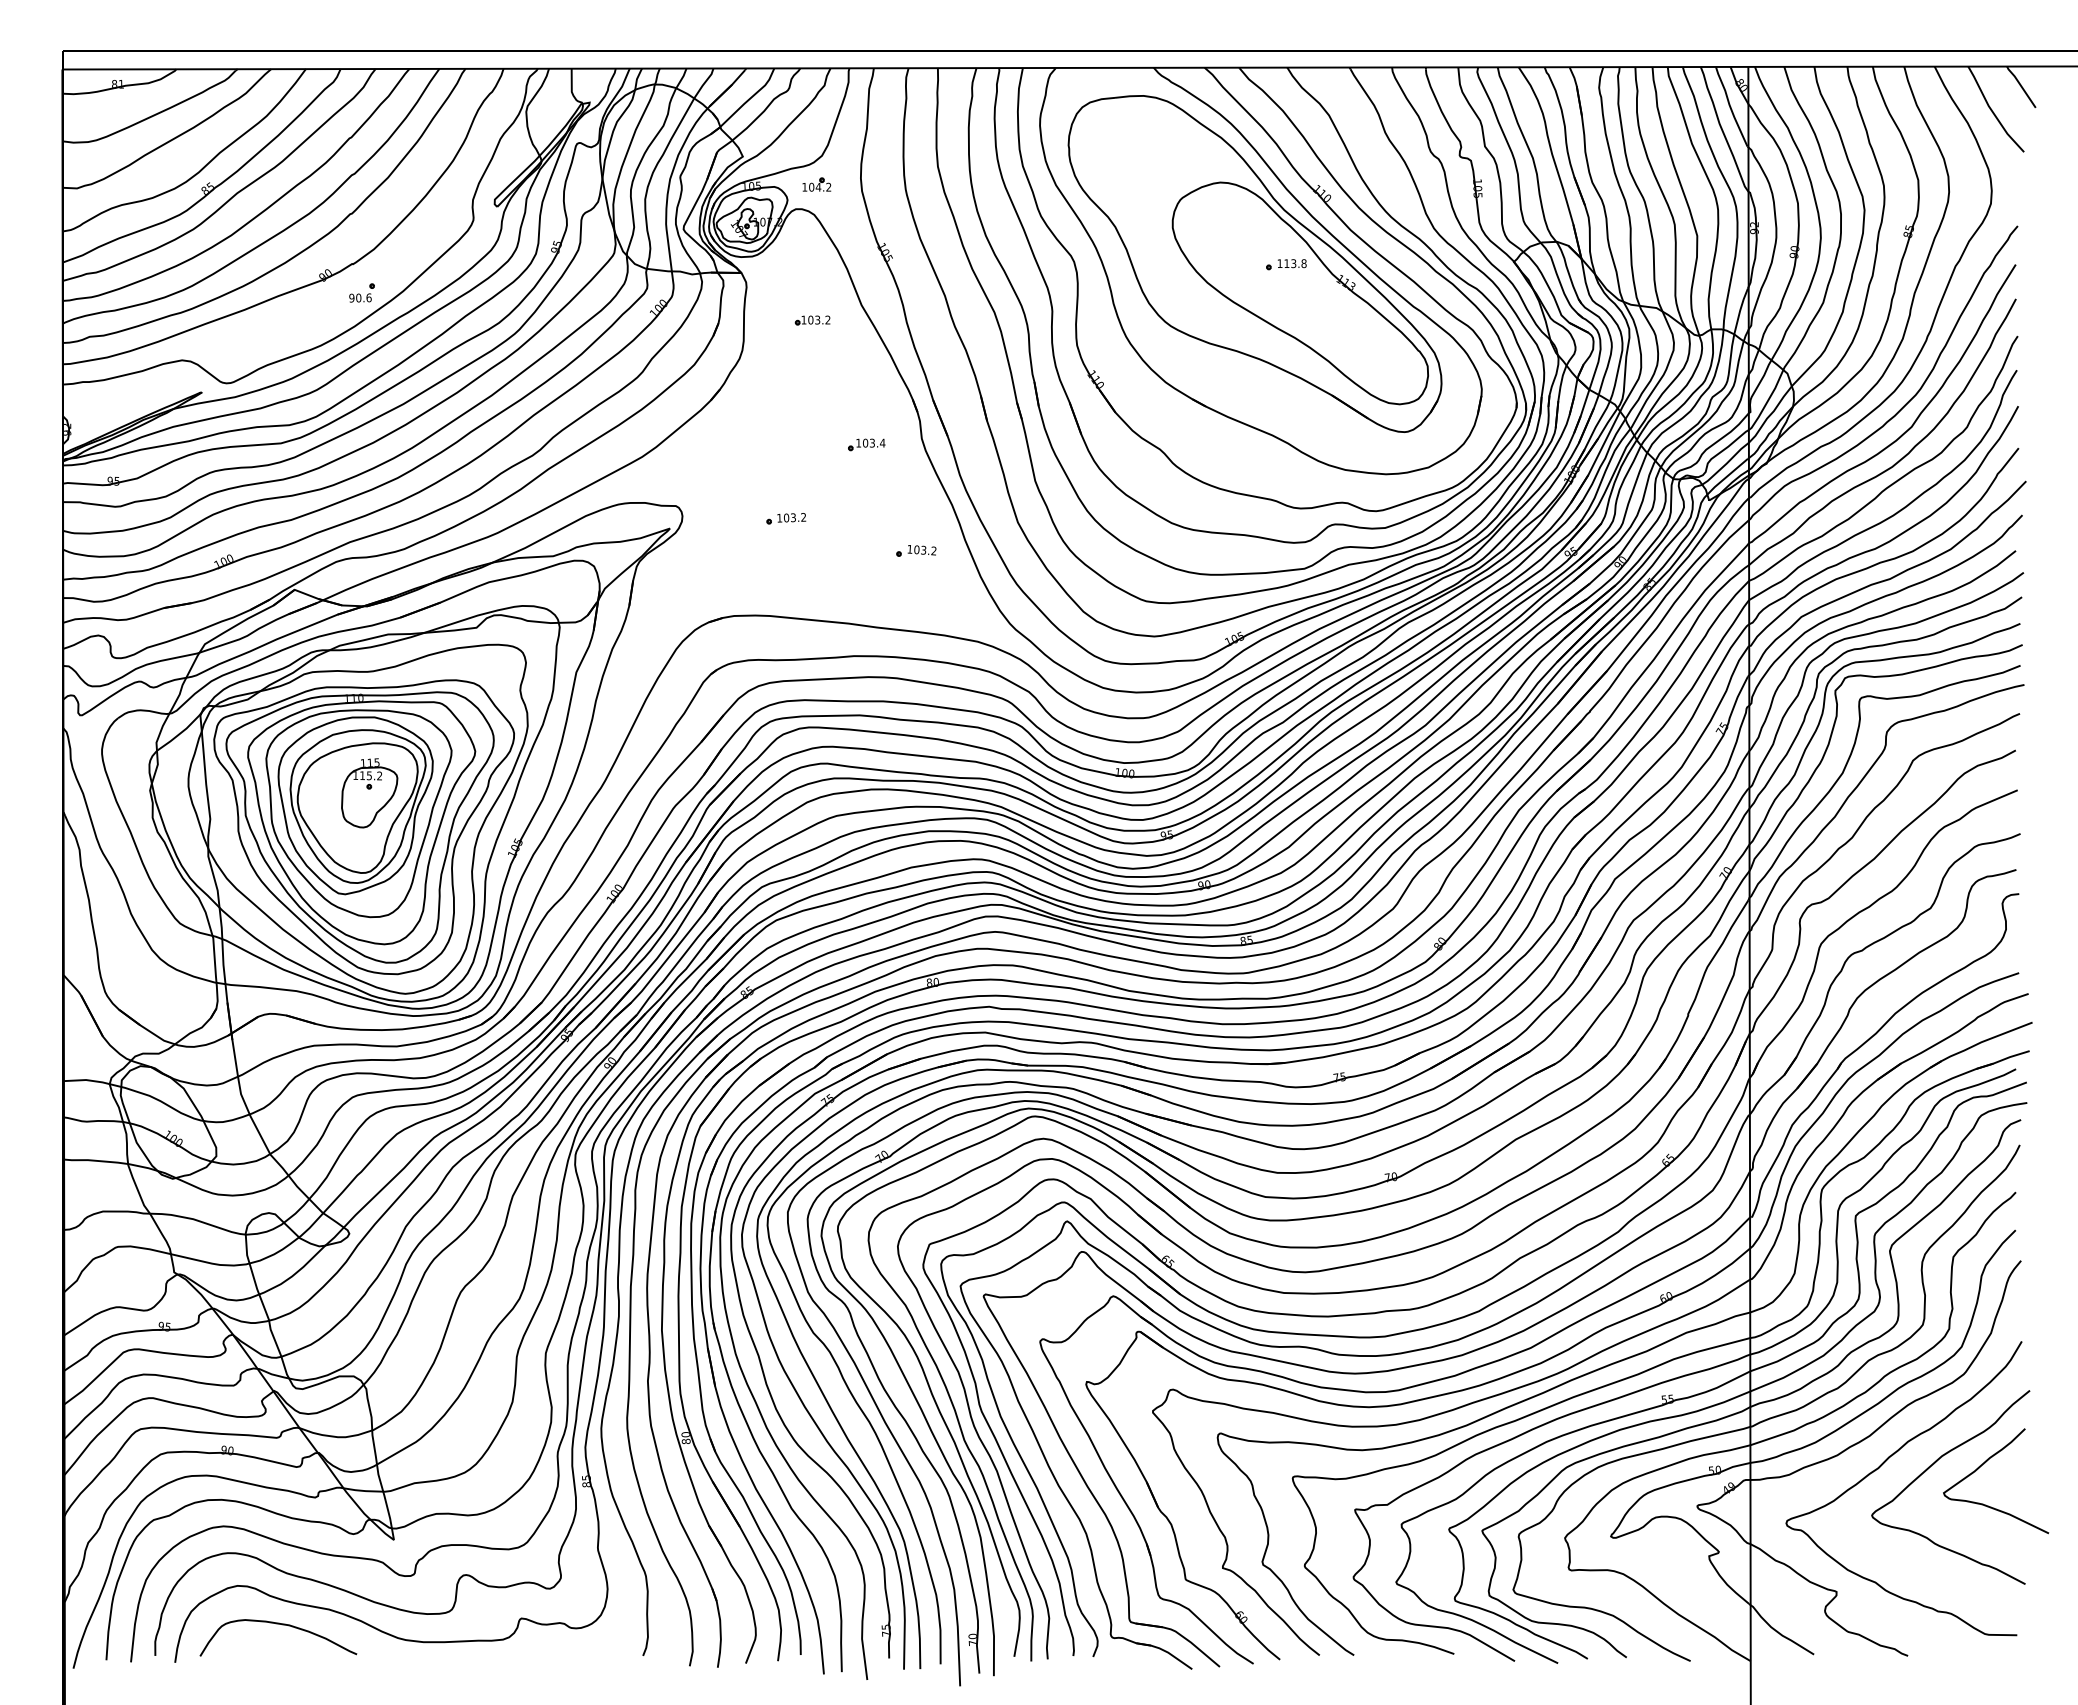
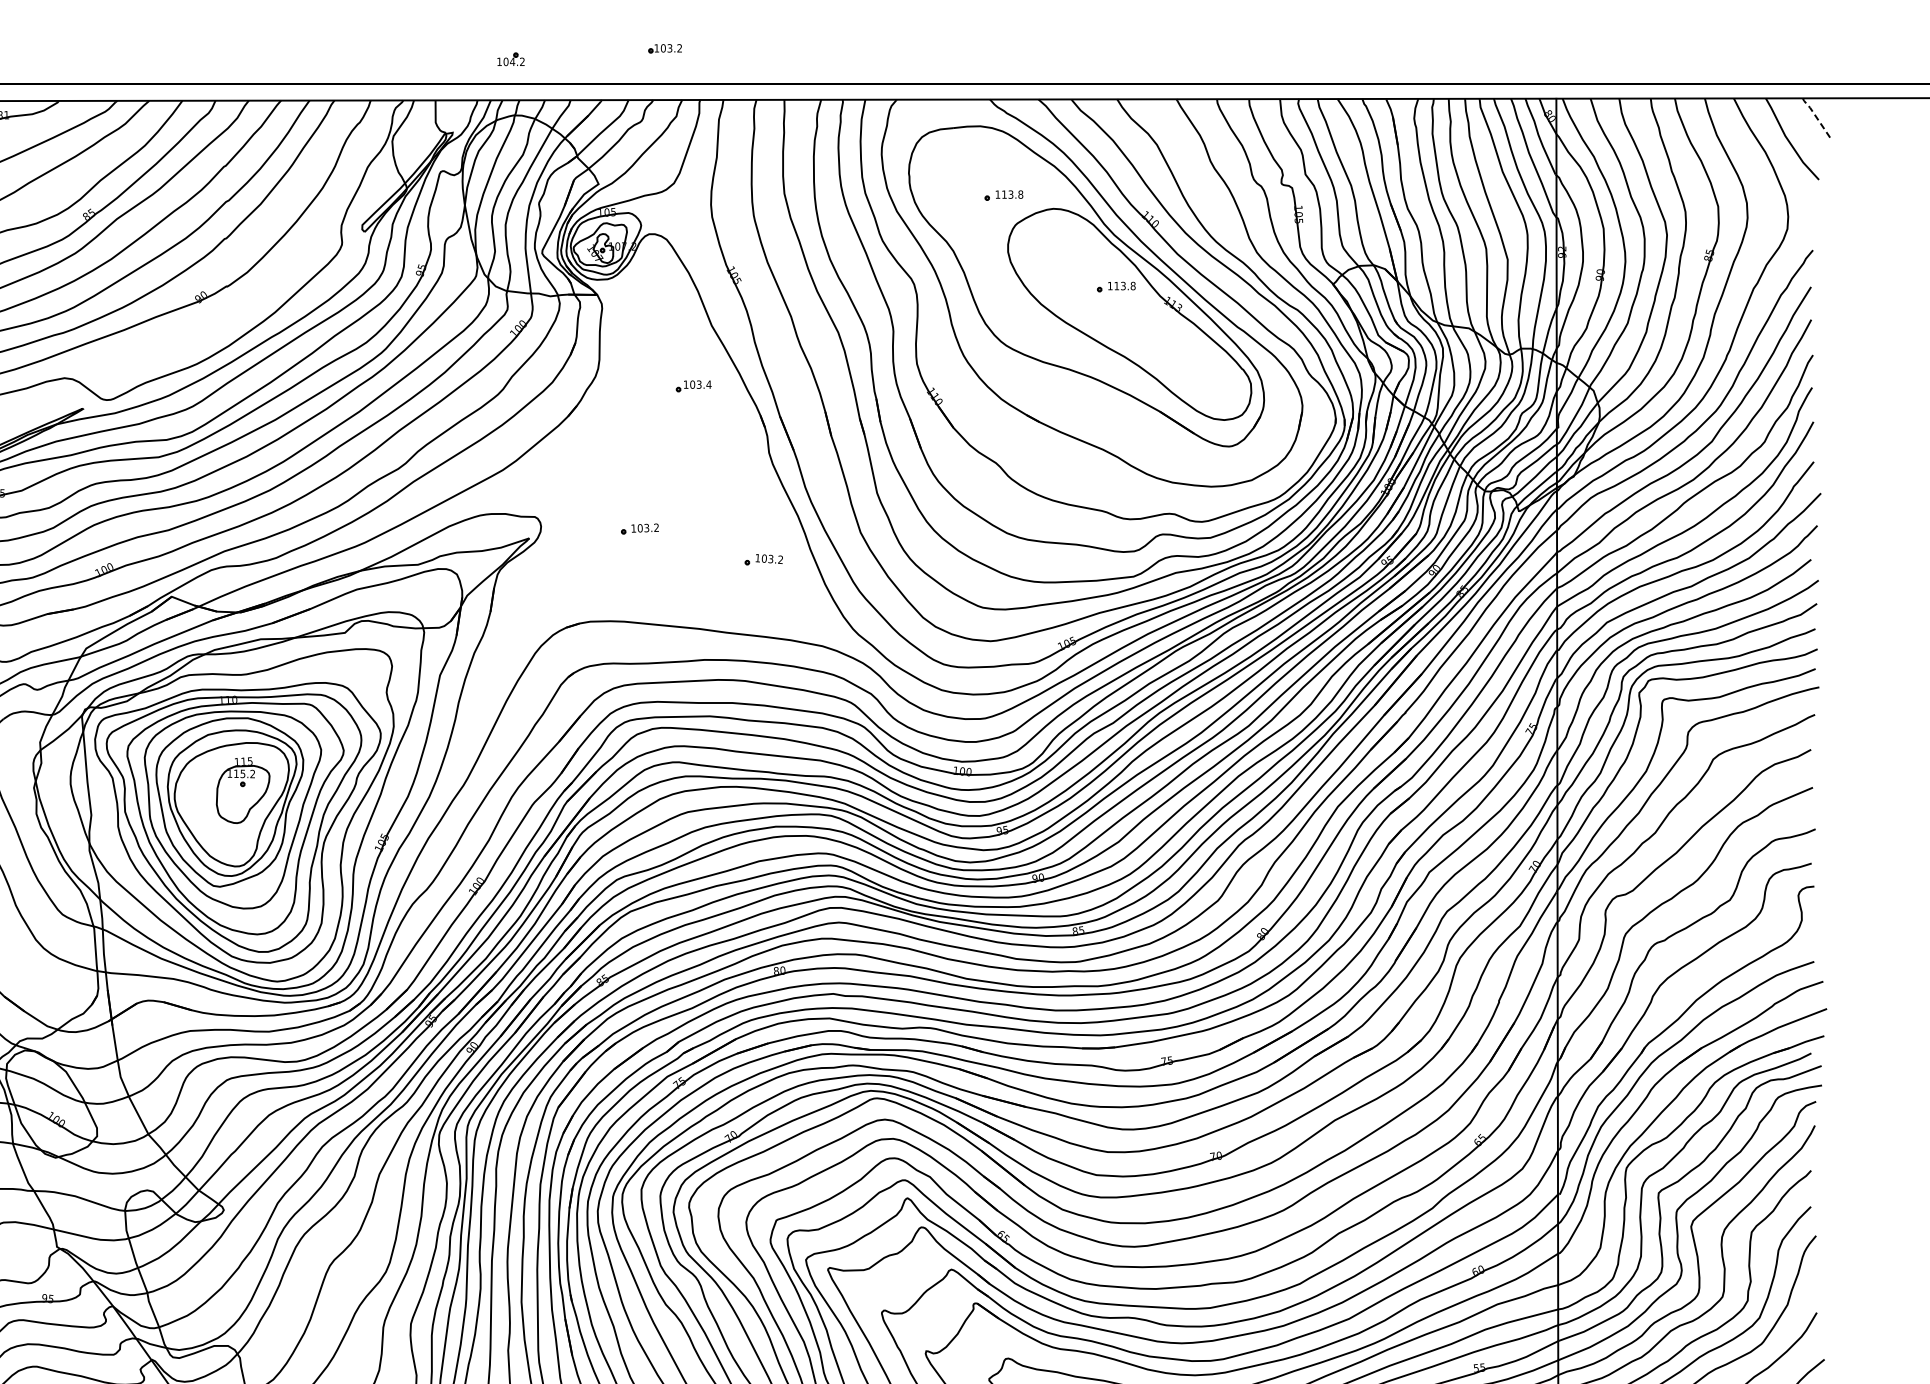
line: (2020, 85) -> (1815, 116), solid -> dashed
part: (1168, 168) -> (1004, 195), added
part: (816, 184) -> (510, 59), moved
part: (361, 292) -> (235, 313), removed
part: (812, 320) -> (664, 48), moved
part: (866, 444) -> (693, 385), moved

